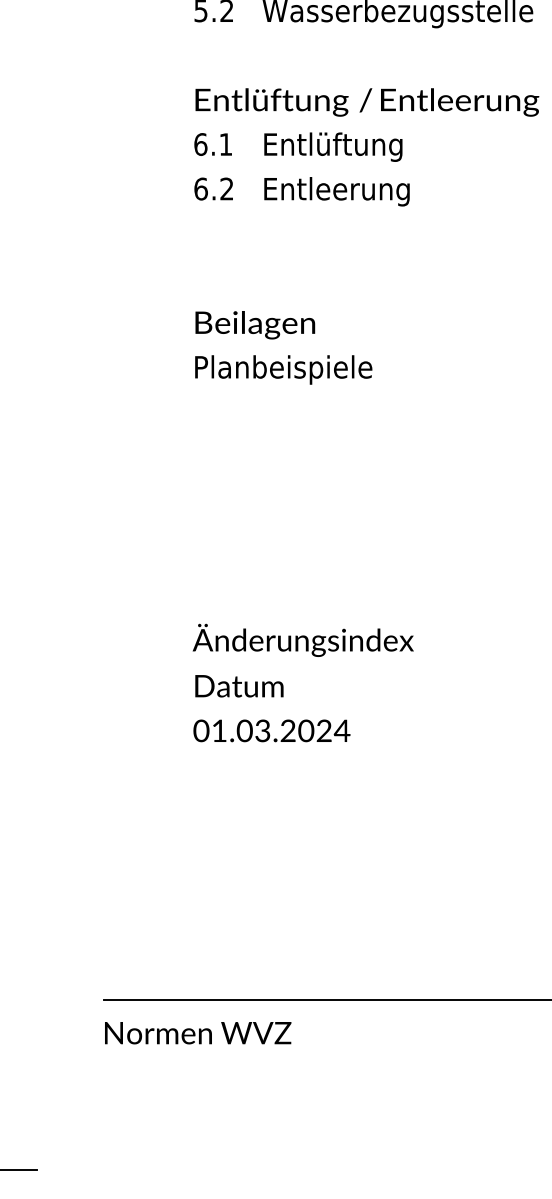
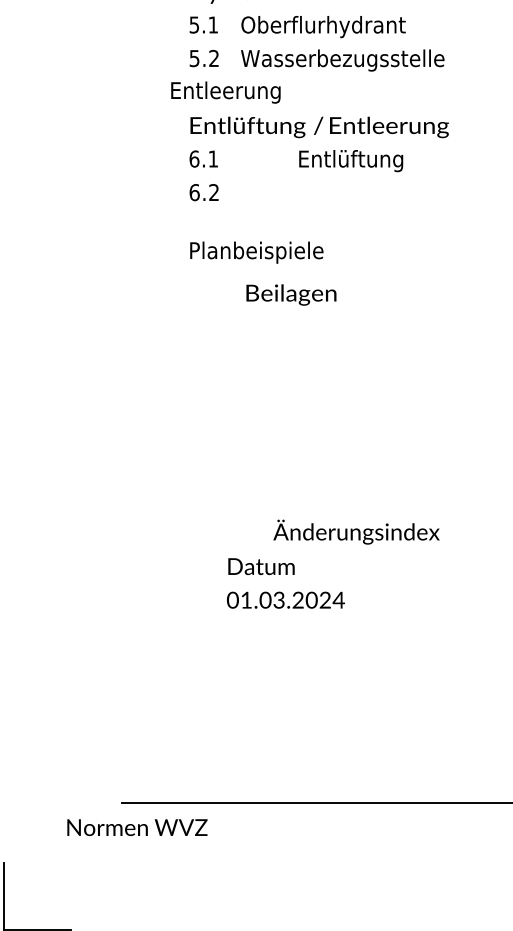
text: (333, 147) -> (351, 161), moved
text: (336, 191) -> (225, 92), moved
text: (255, 324) -> (291, 294), moved
text: (283, 369) -> (256, 252), moved
text: (303, 639) -> (356, 531), moved
text: (271, 708) -> (285, 583), moved
text: (198, 1032) -> (137, 827), moved

